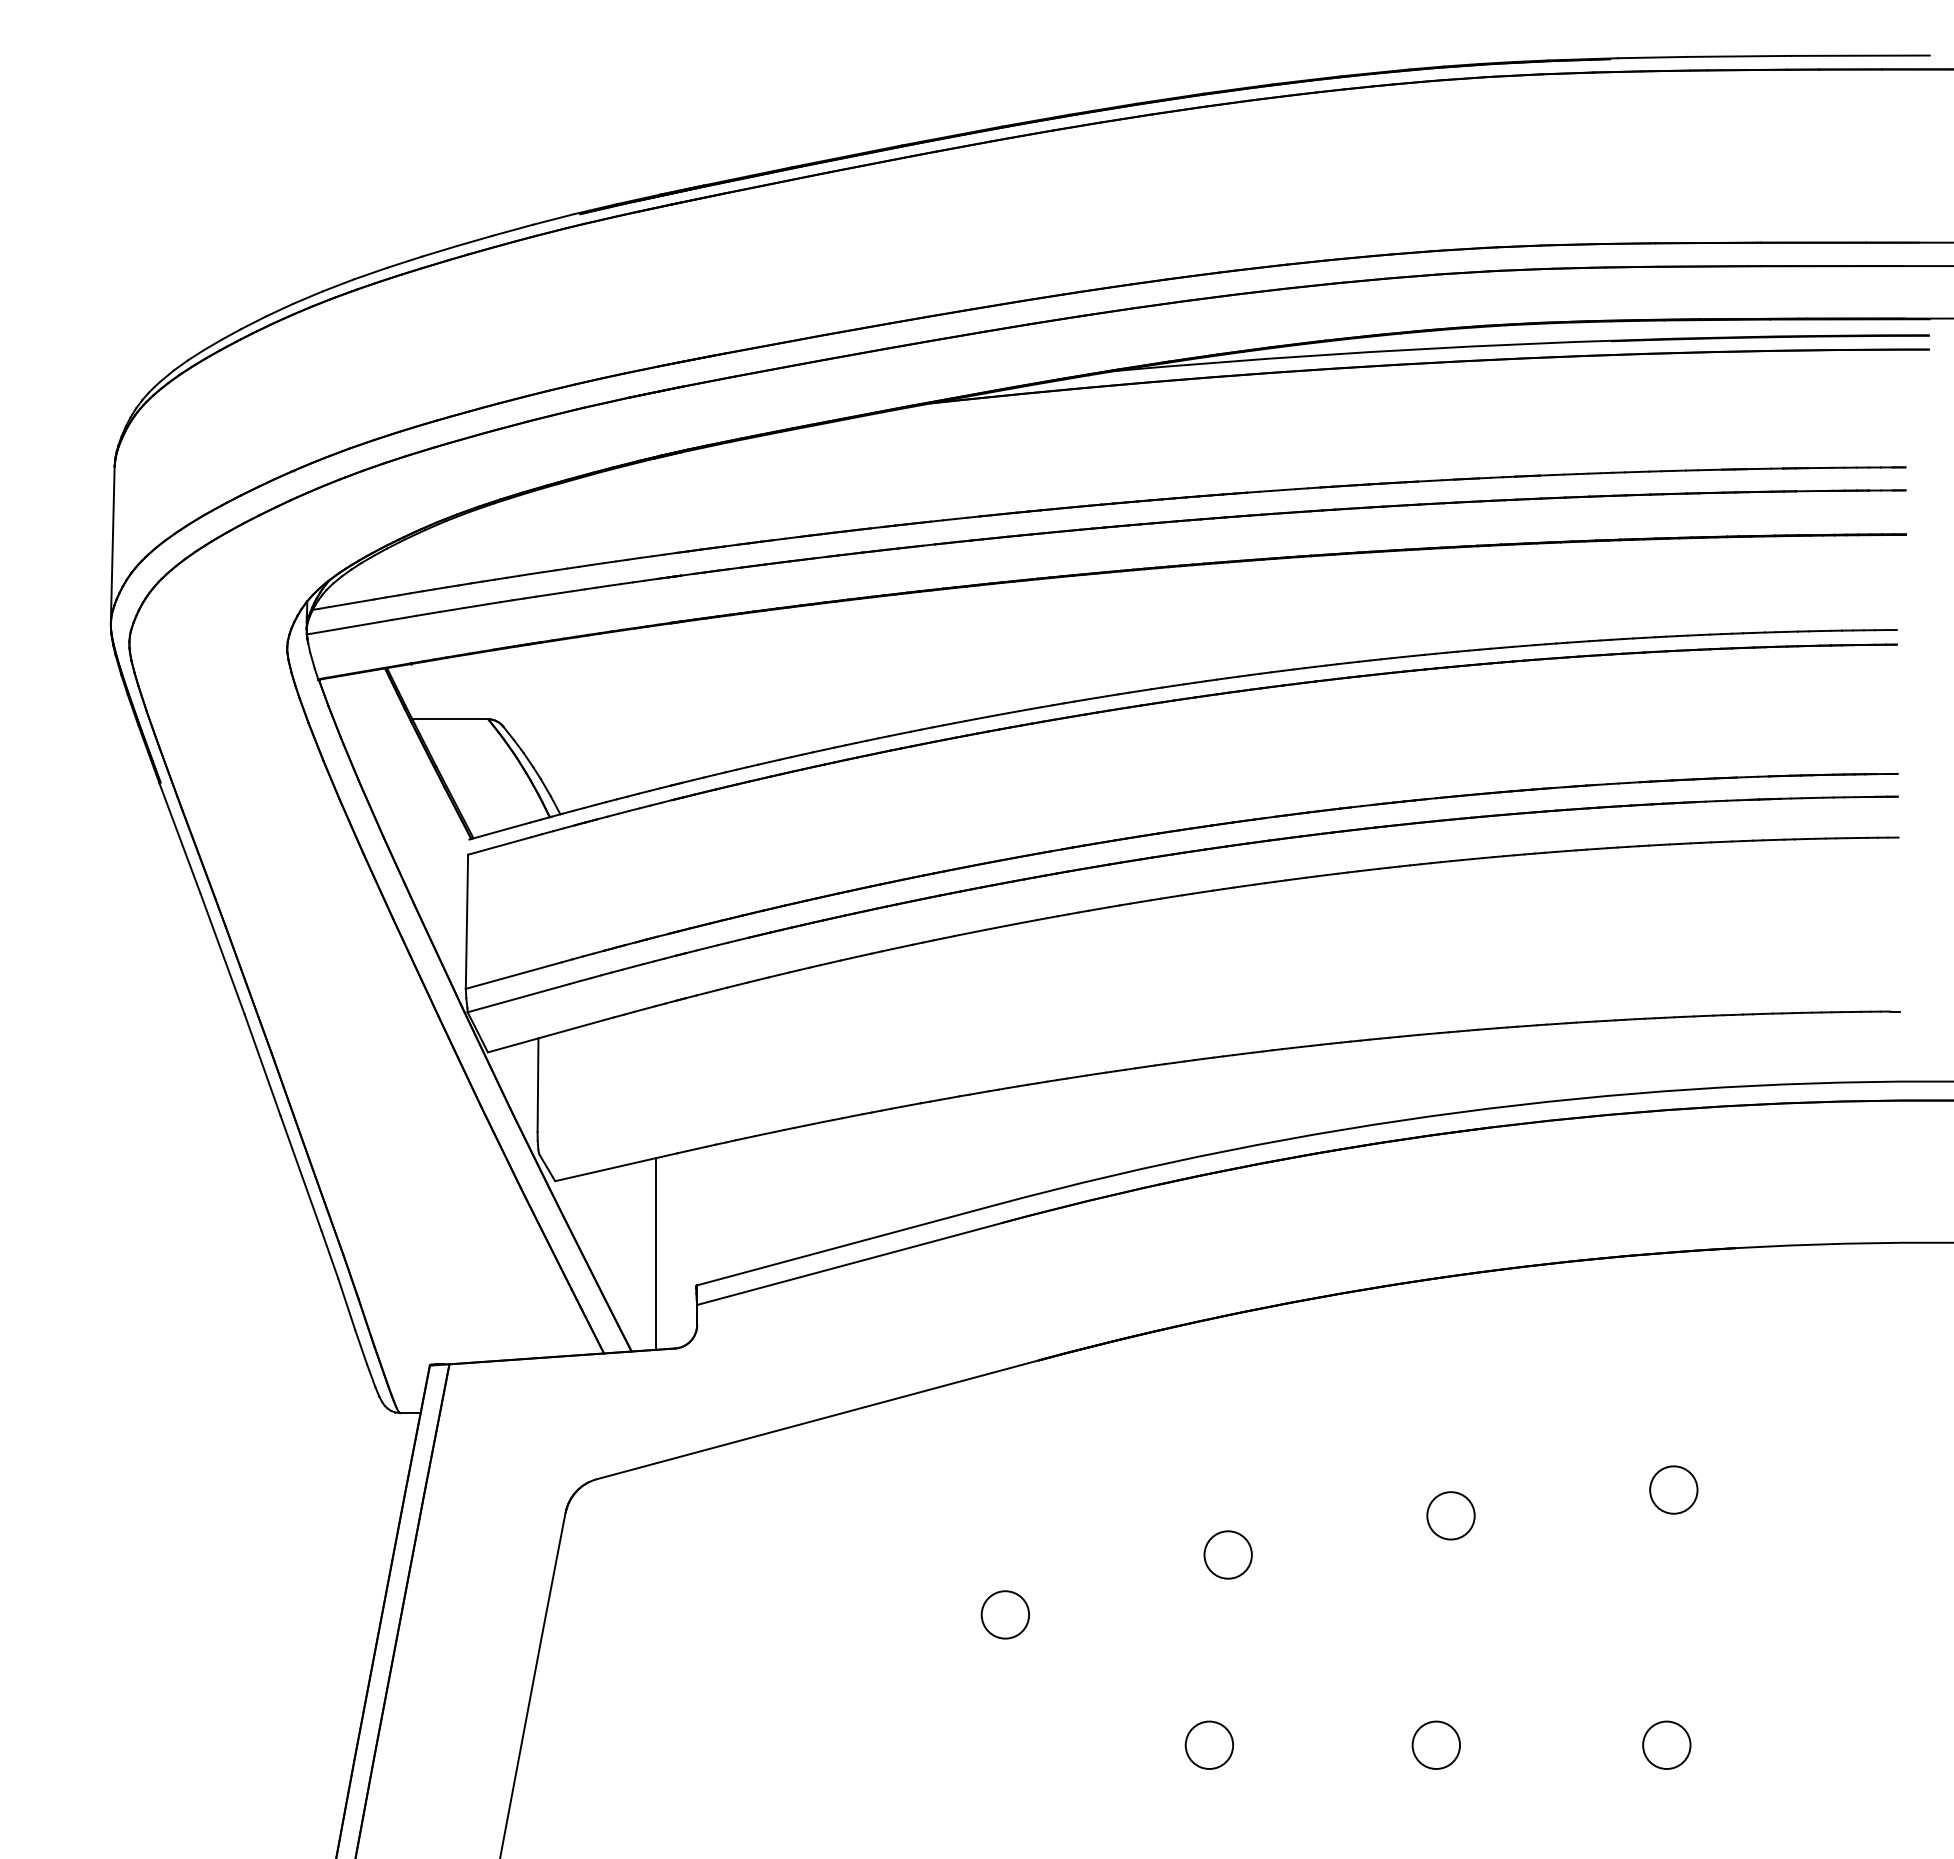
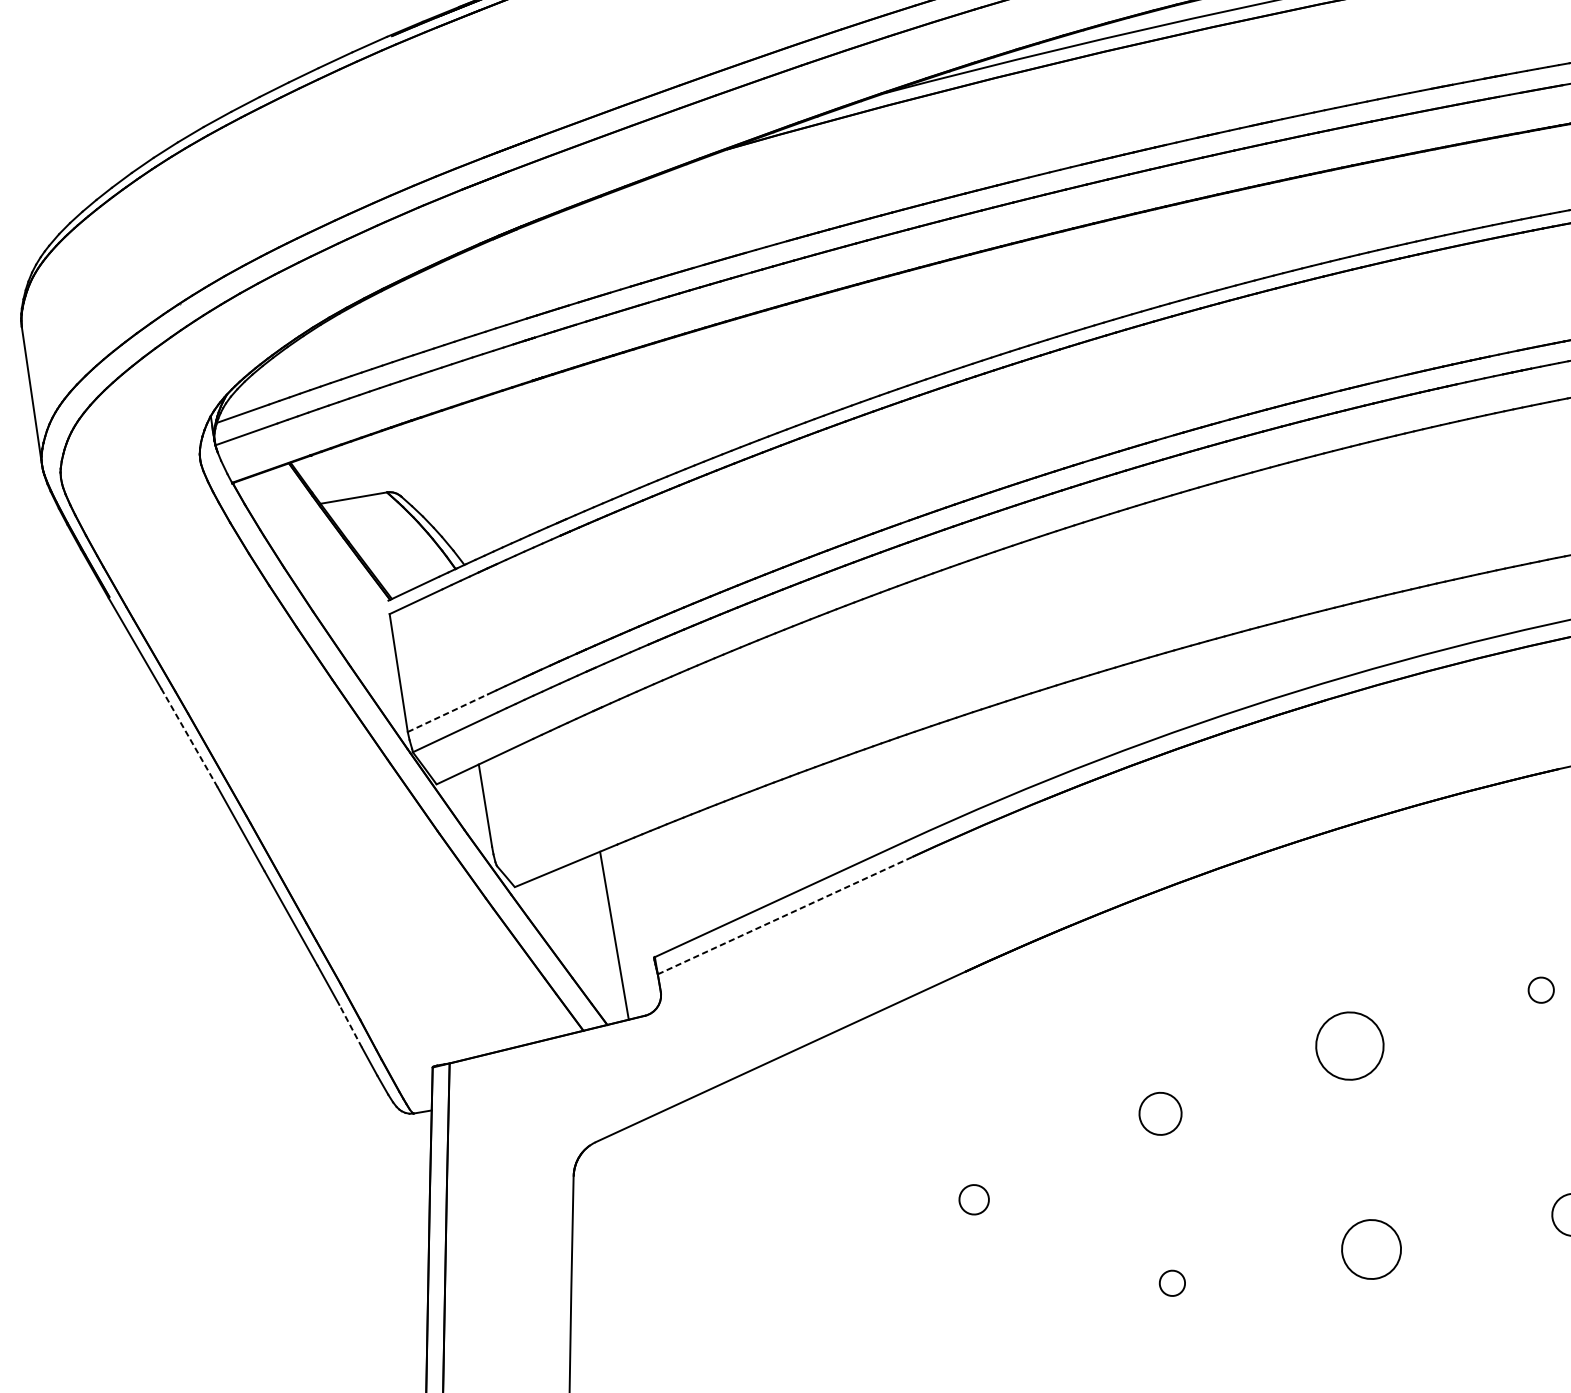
line: (222, 953) -> (189, 737), solid -> dashed
line: (513, 975) -> (447, 713), solid -> dashed
line: (849, 1264) -> (785, 916), solid -> dashed
line: (346, 1303) -> (350, 1025), solid -> dashed
circle: (1673, 1489) -> (1540, 989), size x0.6
circle: (1450, 1515) -> (1349, 1045), size x1.6
circle: (1004, 1614) -> (973, 1199), size x0.7
circle: (1208, 1744) -> (1171, 1282), size x0.6
circle: (1435, 1744) -> (1370, 1248), size x1.4

